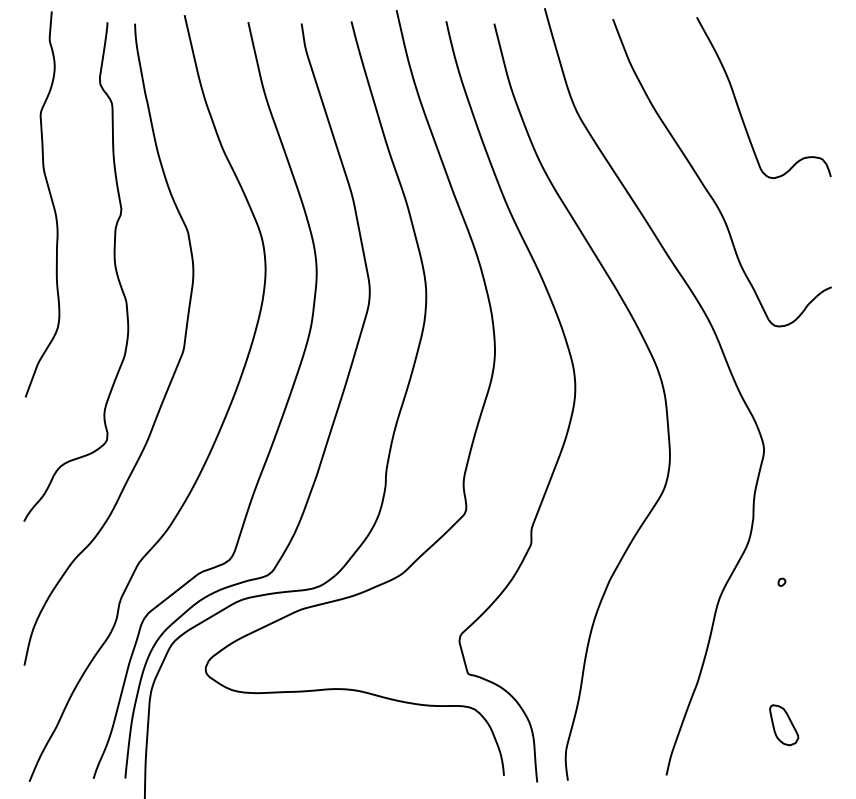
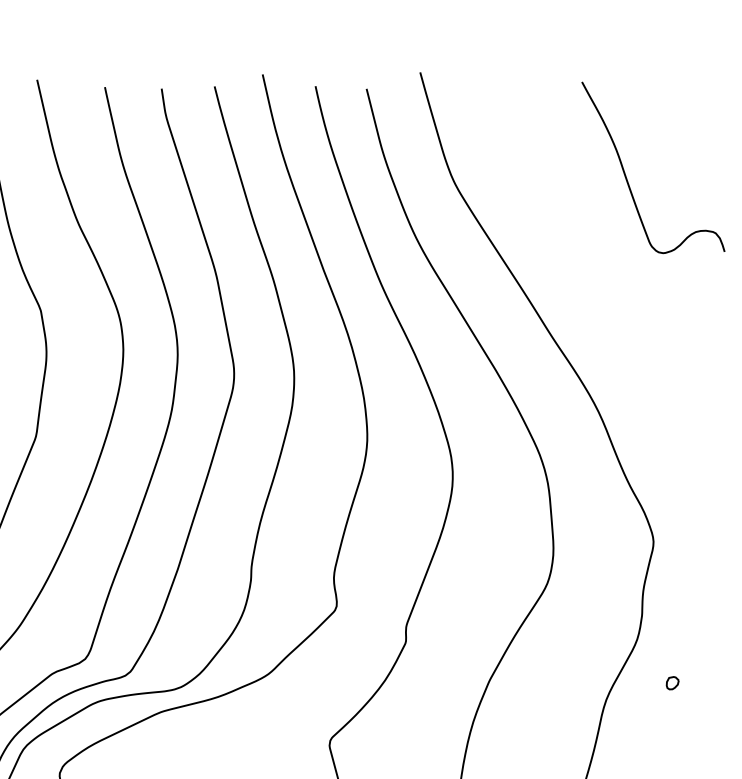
curve: (704, 184) -> (590, 259), removed
part: (781, 581) -> (672, 682), size x1.6

